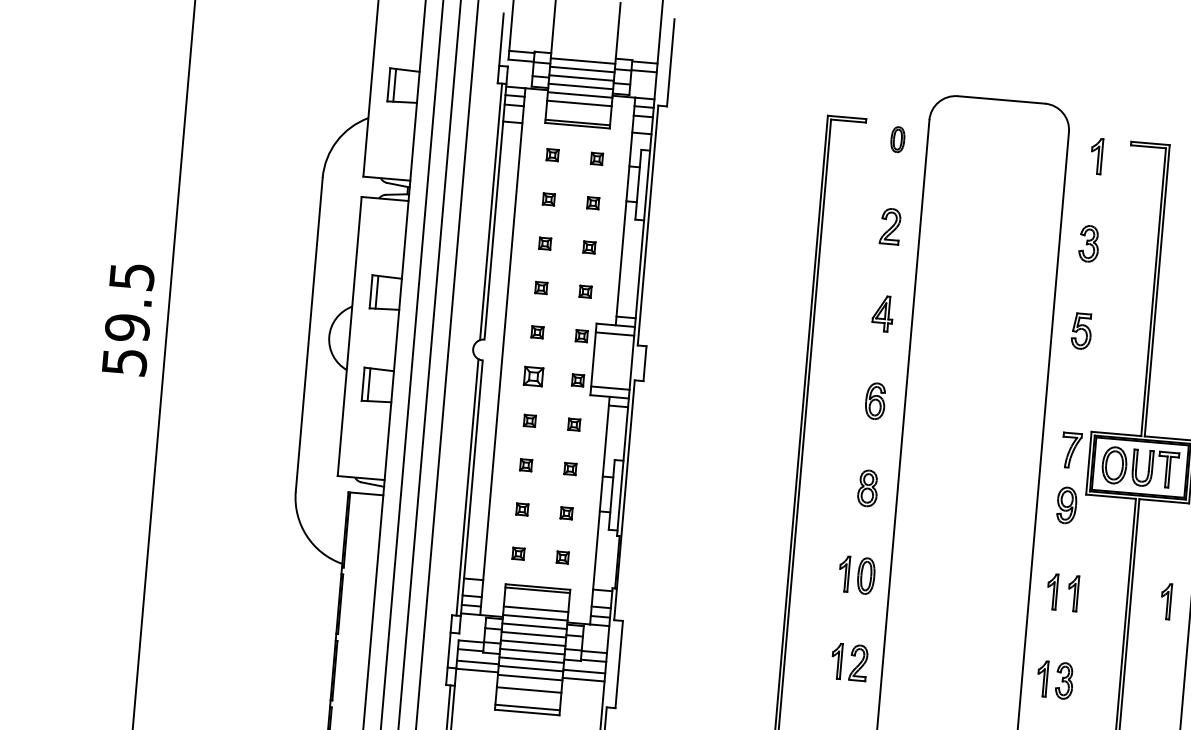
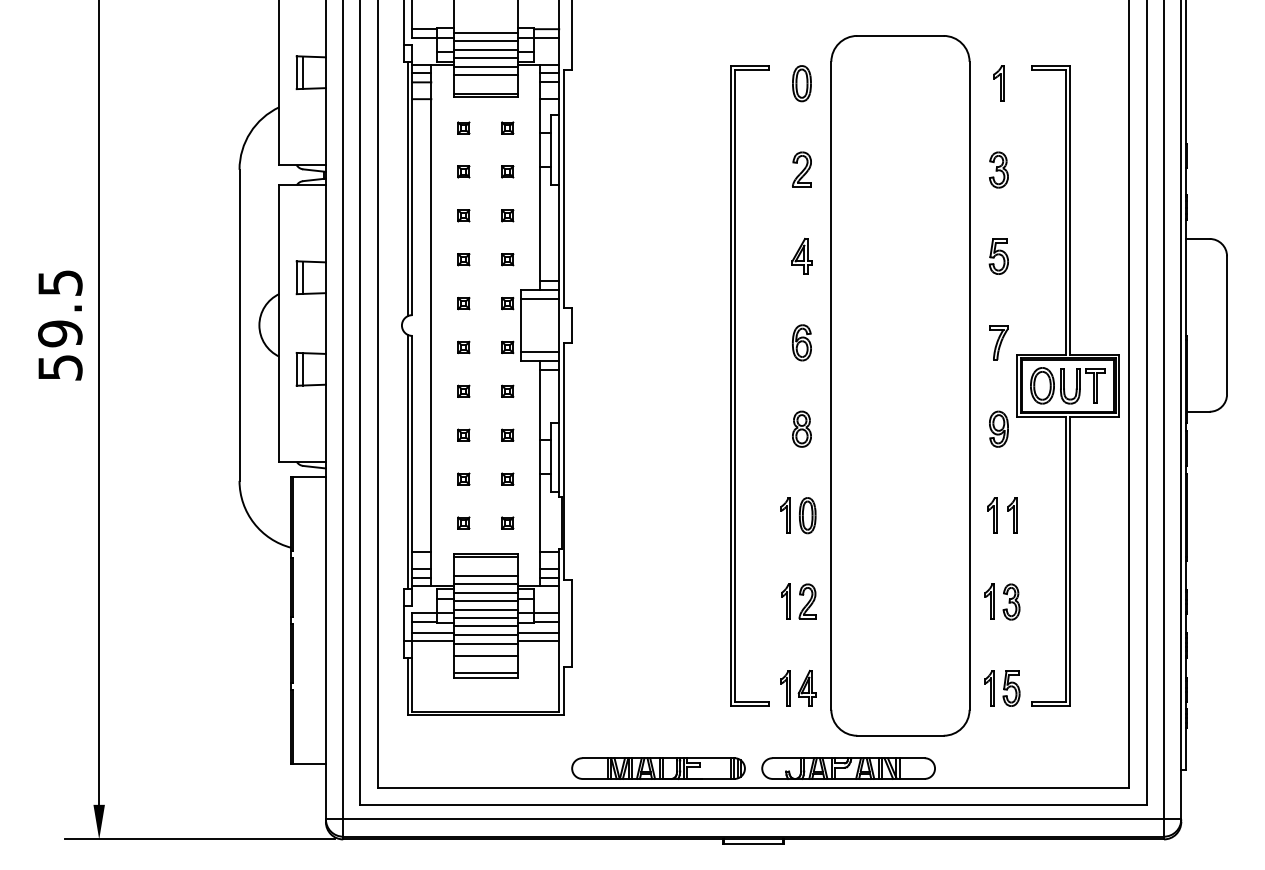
part: (897, 139) -> (801, 83), size x1.43
part: (533, 376) -> (463, 347), size x0.62
part: (1071, 450) -> (998, 342), moved
part: (1165, 601) -> (1104, 515), removed

